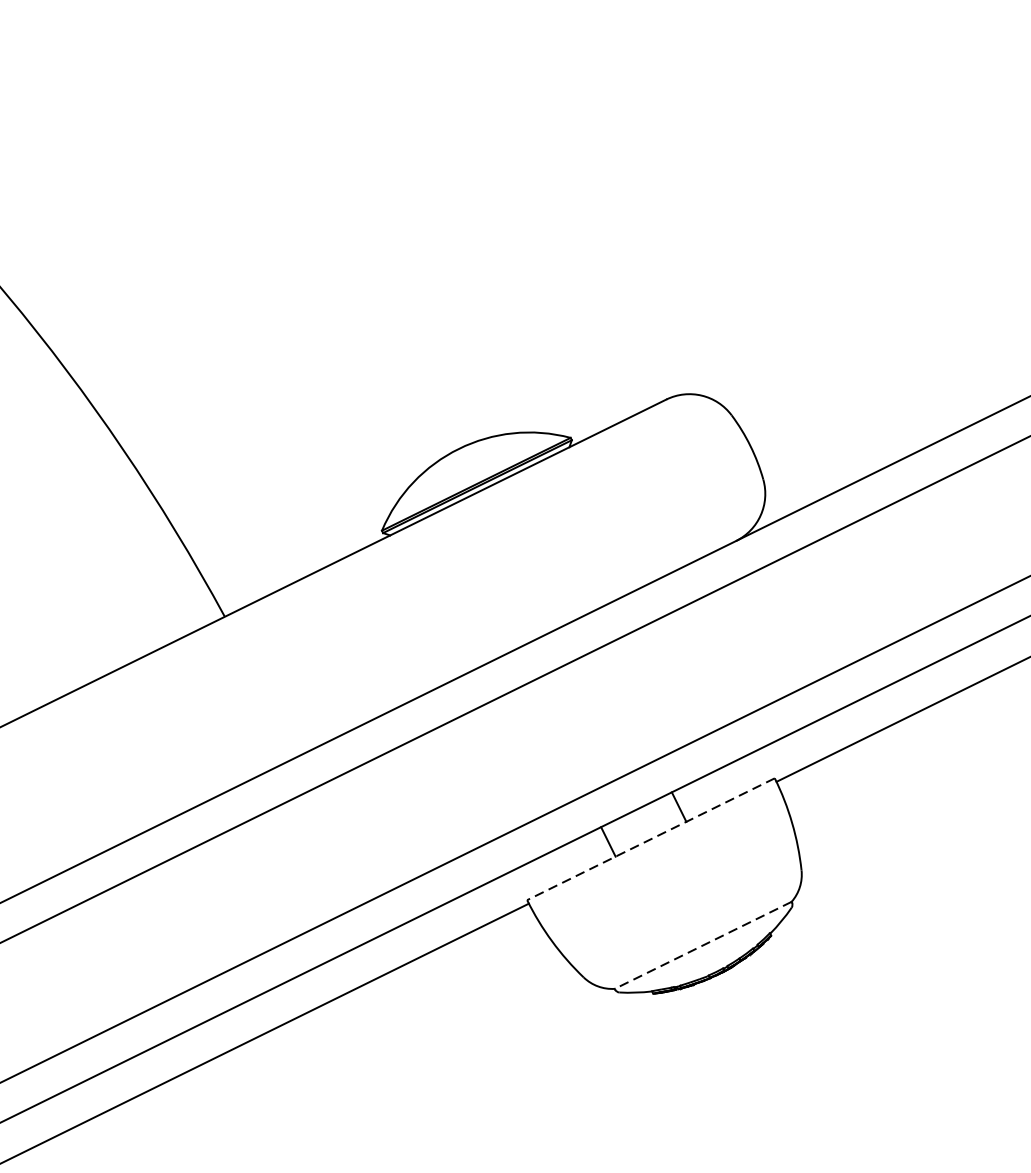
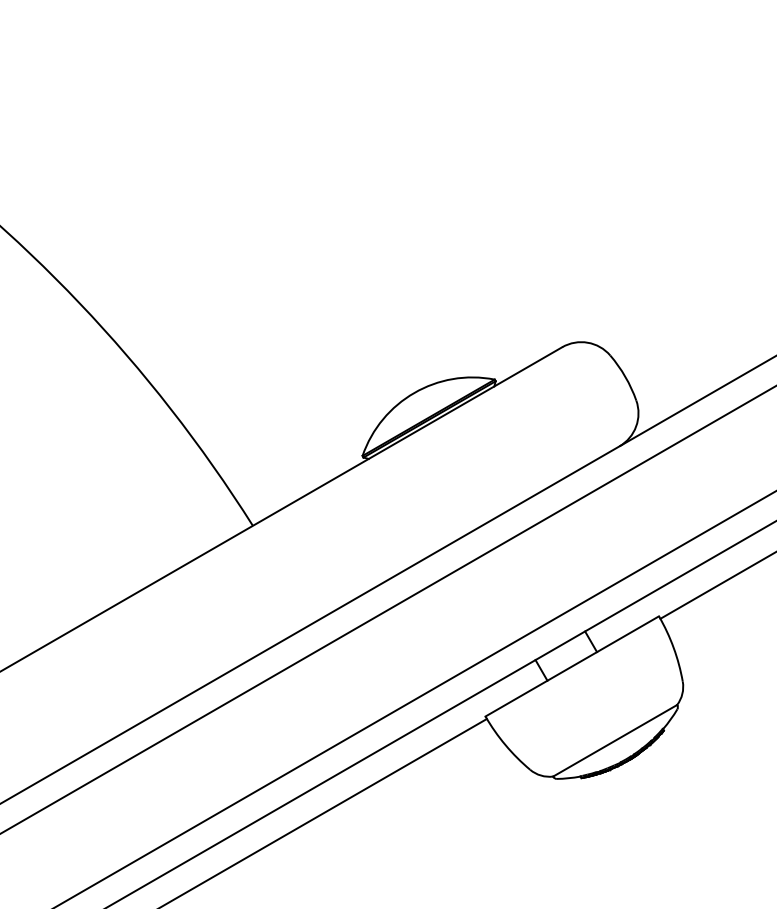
line: (649, 839) -> (571, 666), dashed -> solid
line: (703, 945) -> (615, 740), dashed -> solid

